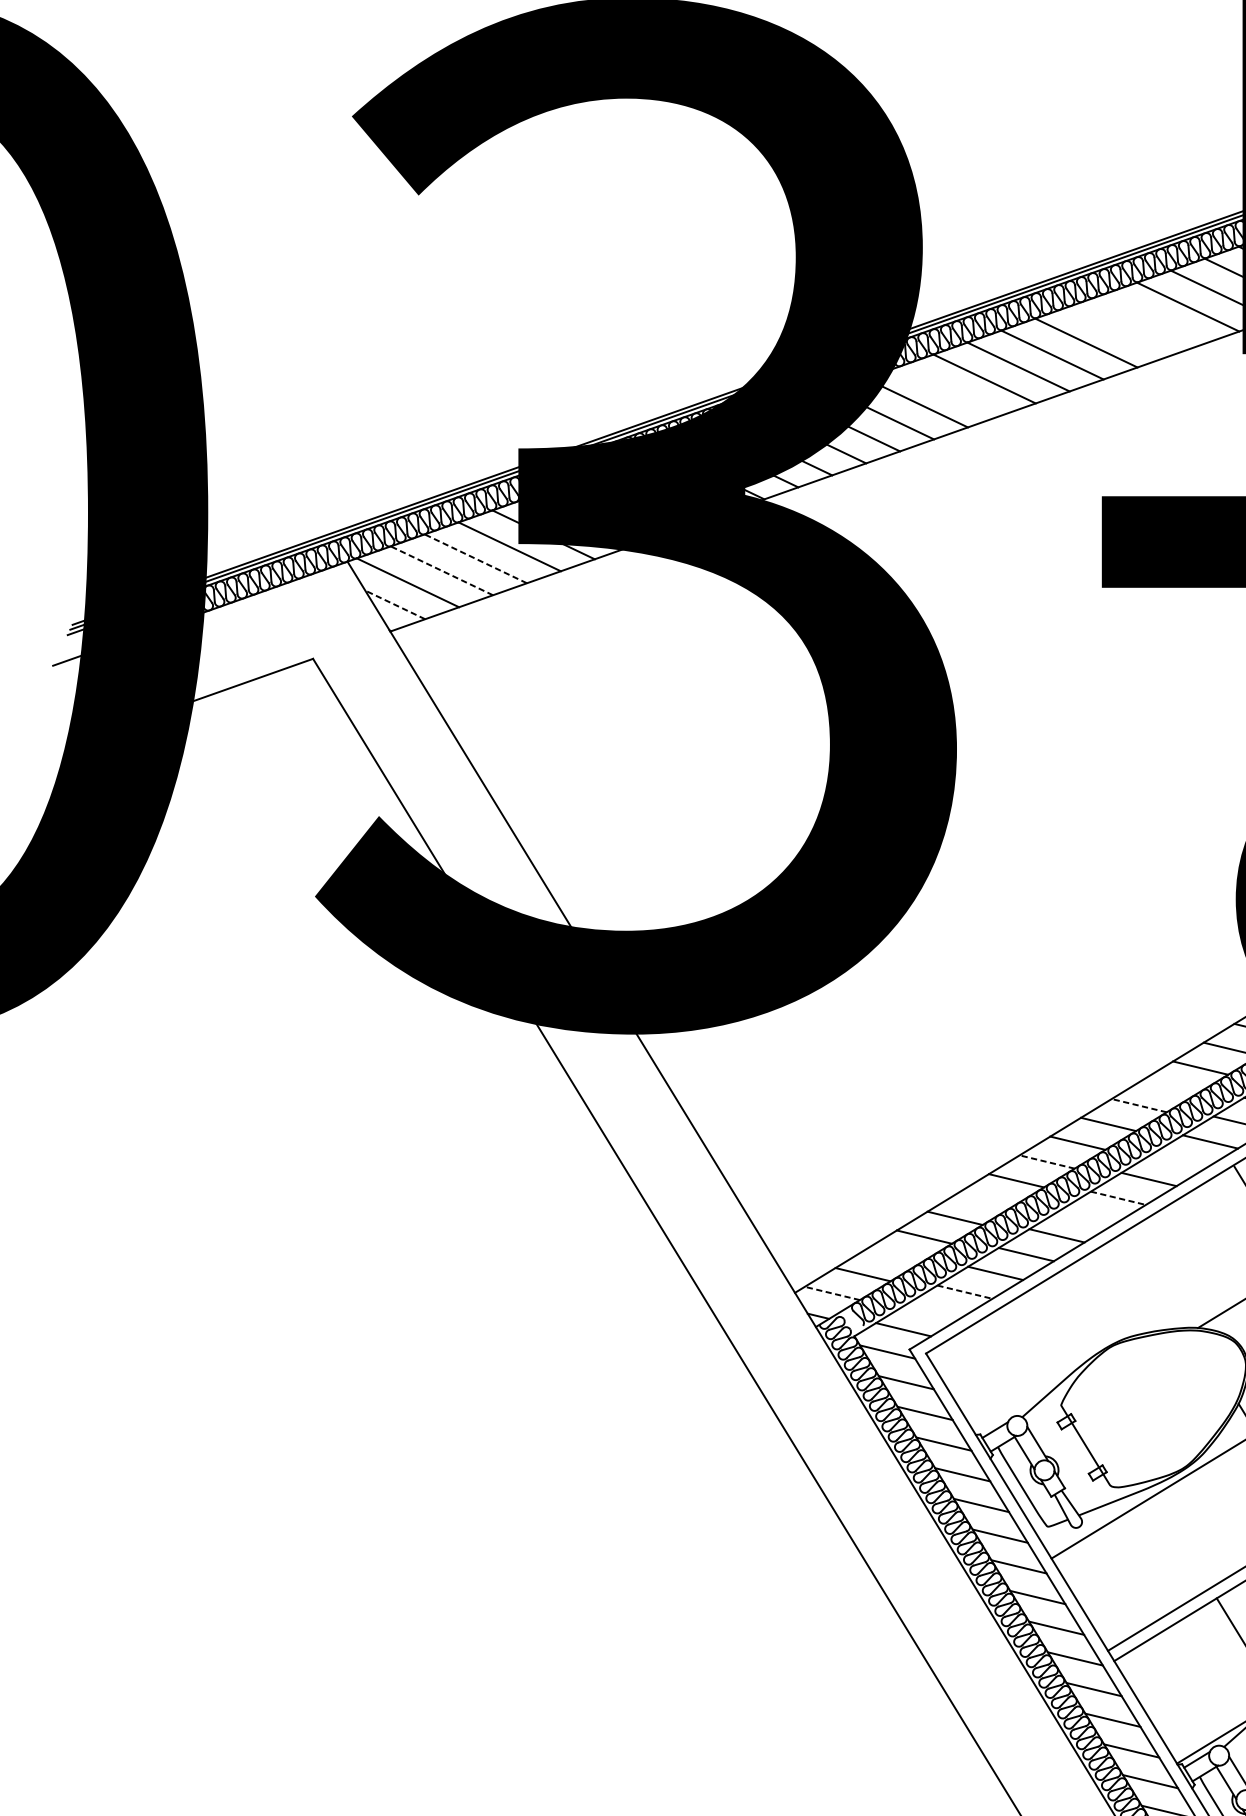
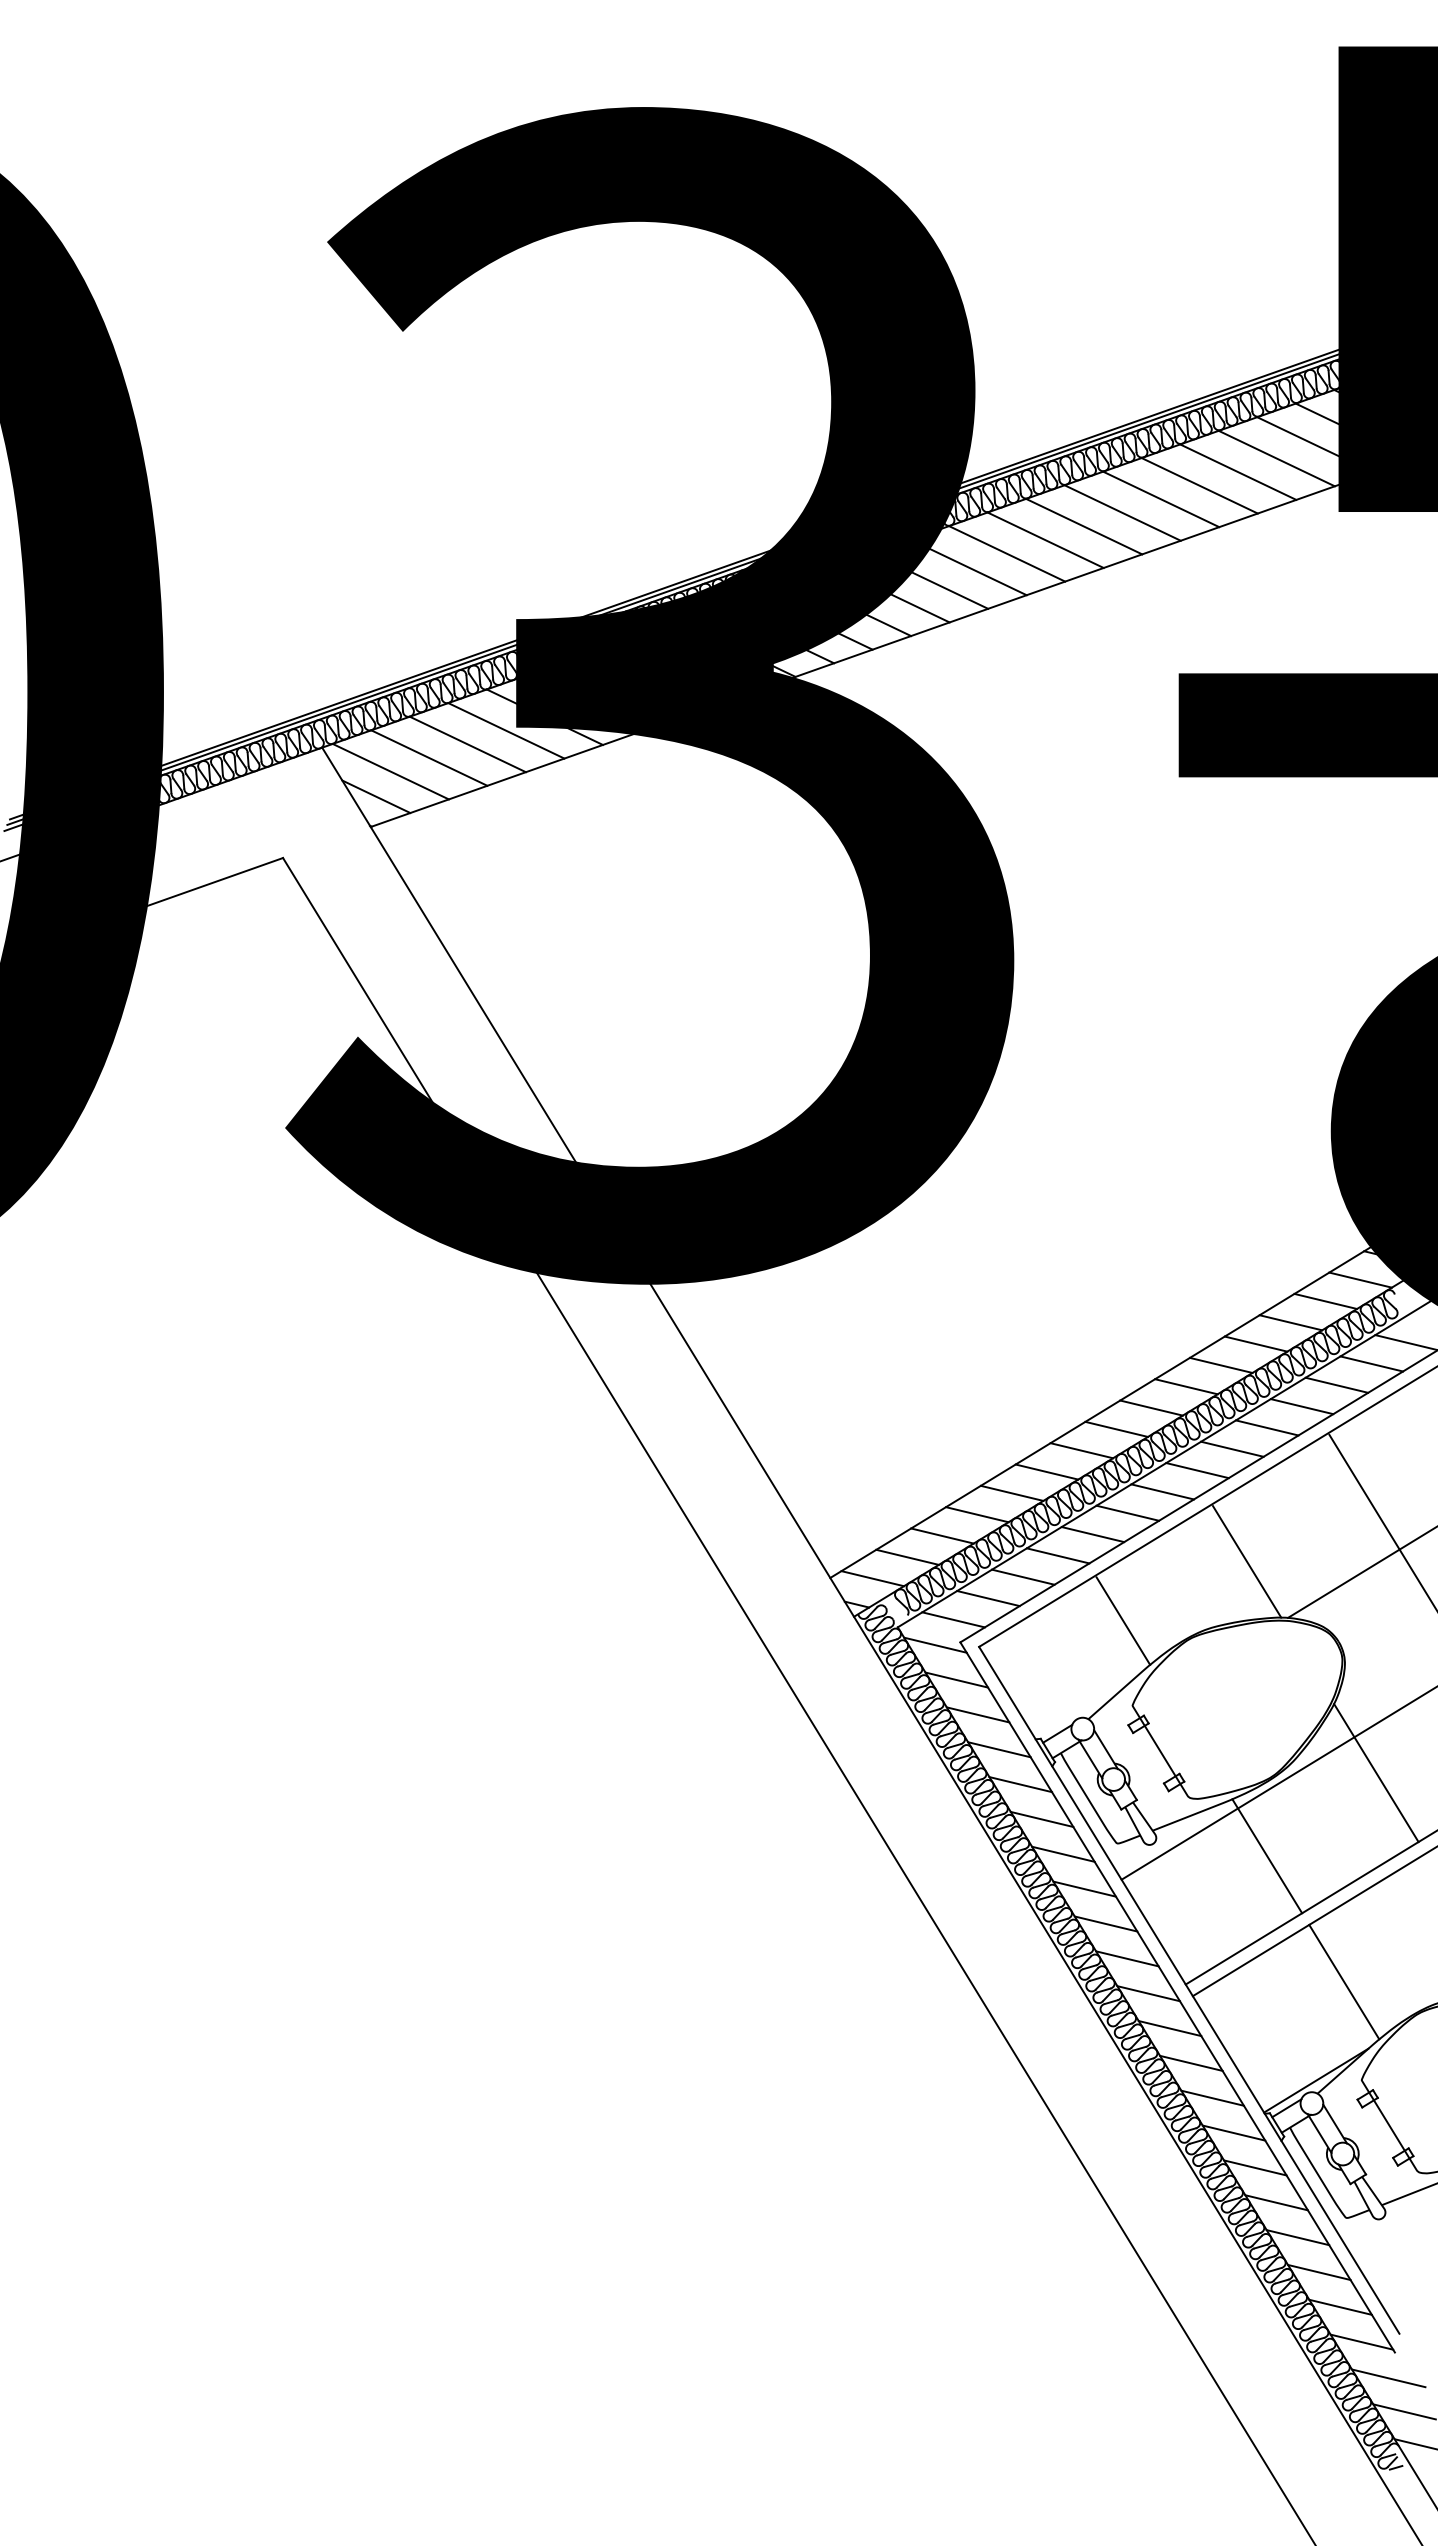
line: (1154, 318) -> (1238, 471), added
line: (1120, 330) -> (1199, 485), added
line: (951, 390) -> (1007, 553), added
line: (475, 558) -> (467, 744), dashed -> solid
line: (441, 570) -> (428, 757), dashed -> solid
line: (395, 604) -> (376, 796), dashed -> solid
line: (1169, 1086) -> (1255, 1343), added
line: (1138, 1105) -> (1220, 1365), dashed -> solid
line: (1179, 1160) -> (1266, 1427), added
line: (1047, 1162) -> (1116, 1429), dashed -> solid
line: (1119, 1198) -> (1198, 1470), dashed -> solid
line: (985, 1199) -> (1046, 1471), added
line: (1087, 1216) -> (1162, 1491), added
line: (893, 1255) -> (942, 1535), added
line: (1161, 1278) -> (1246, 1561), added
line: (965, 1292) -> (1023, 1577), dashed -> solid
line: (832, 1293) -> (872, 1578), dashed -> solid
line: (934, 1310) -> (988, 1598), added
line: (1053, 1330) -> (1123, 1620), added
line: (1180, 1538) -> (1267, 1856), added

